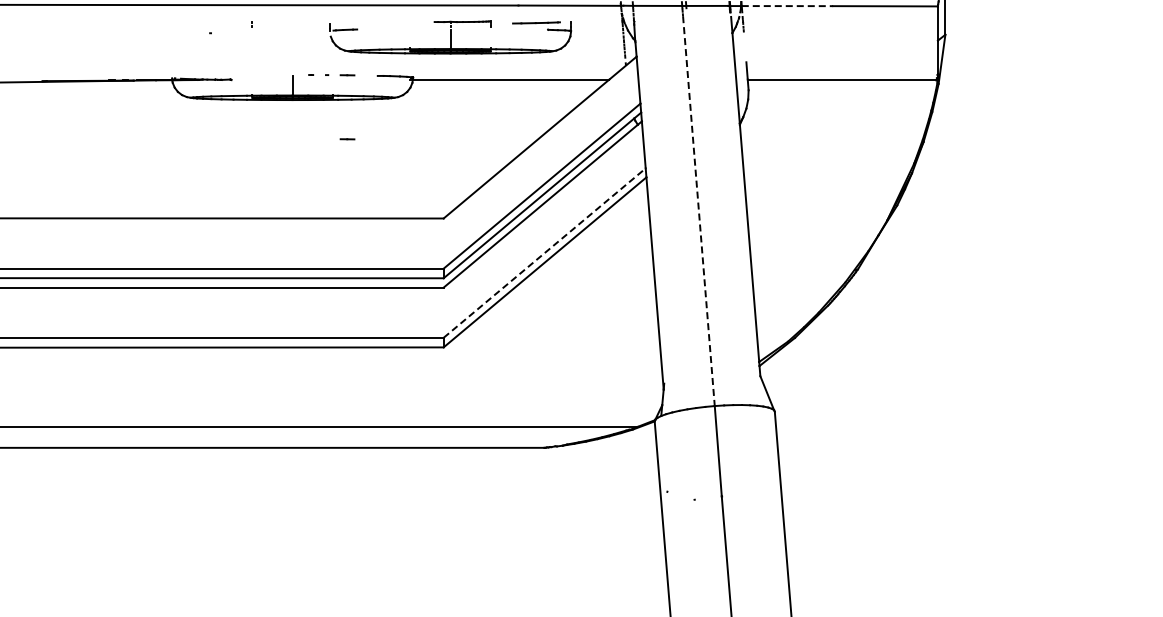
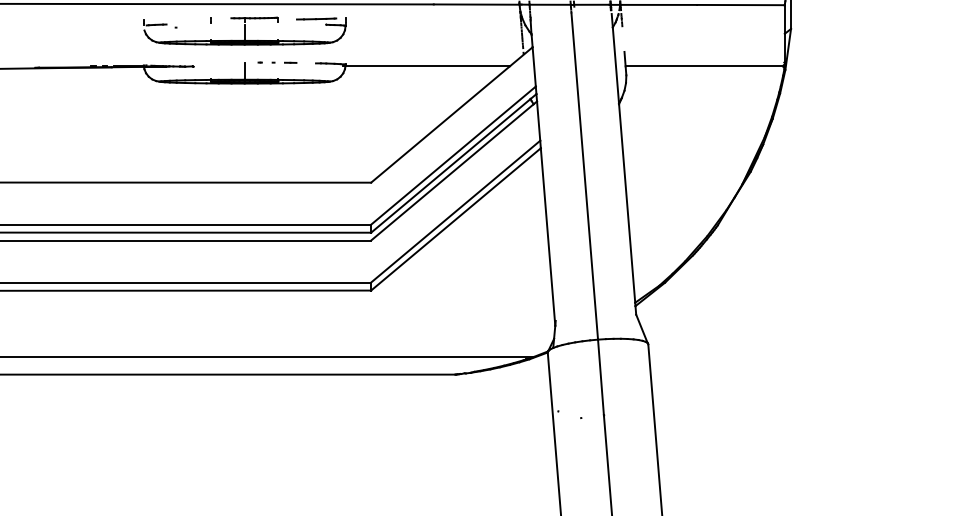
line: (787, 6) -> (658, 5), dashed -> solid
part: (450, 37) -> (244, 31), moved
line: (347, 139) -> (290, 116), removed
line: (698, 211) -> (584, 176), dashed -> solid
line: (544, 253) -> (455, 211), dashed -> solid

